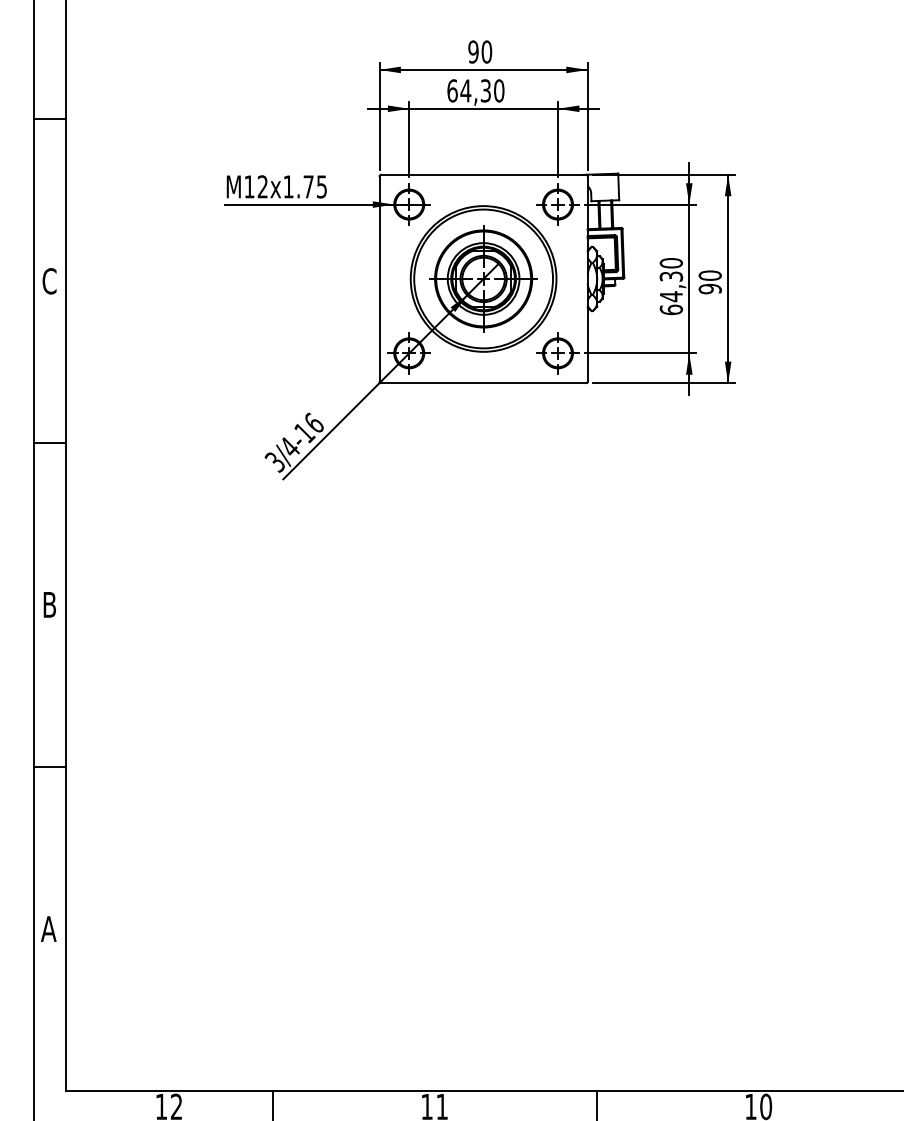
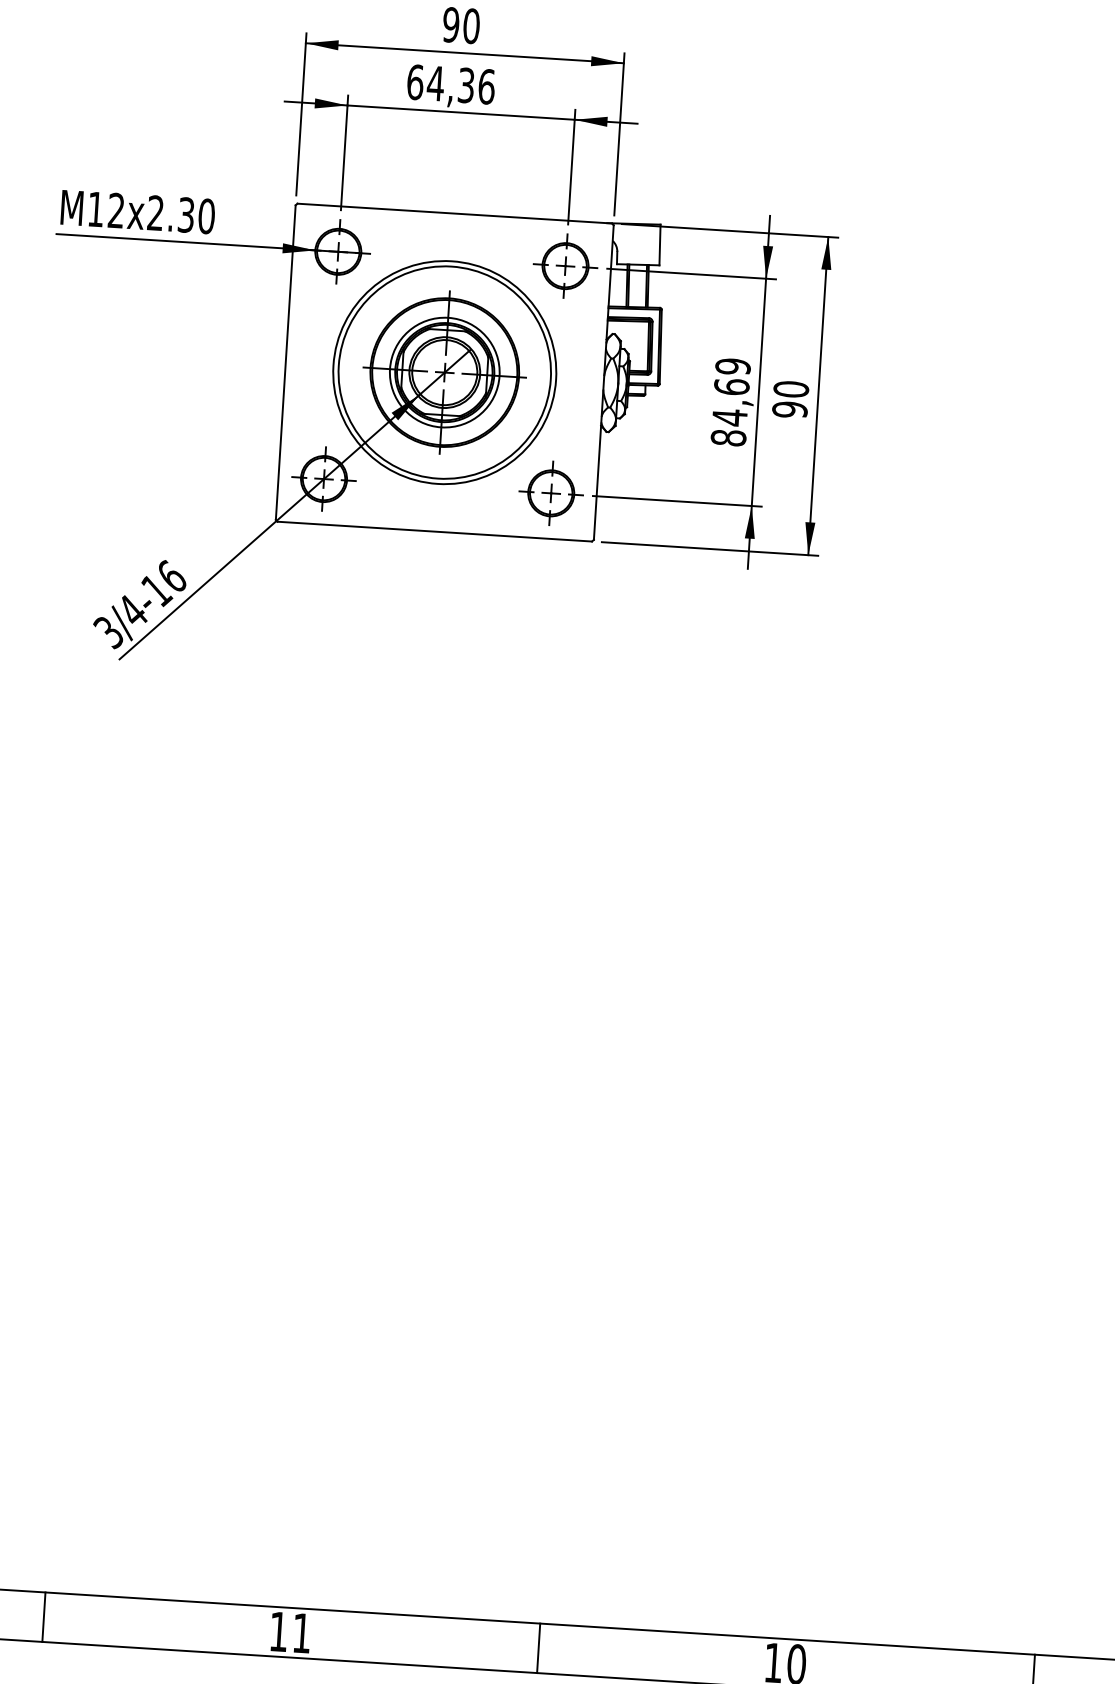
text: (499, 90) -> (487, 86), 64,30 -> 64,36
text: (305, 186) -> (181, 214), M12x1.75 -> M12x2.30
text: (671, 286) -> (731, 402), 64,30 -> 84,69

